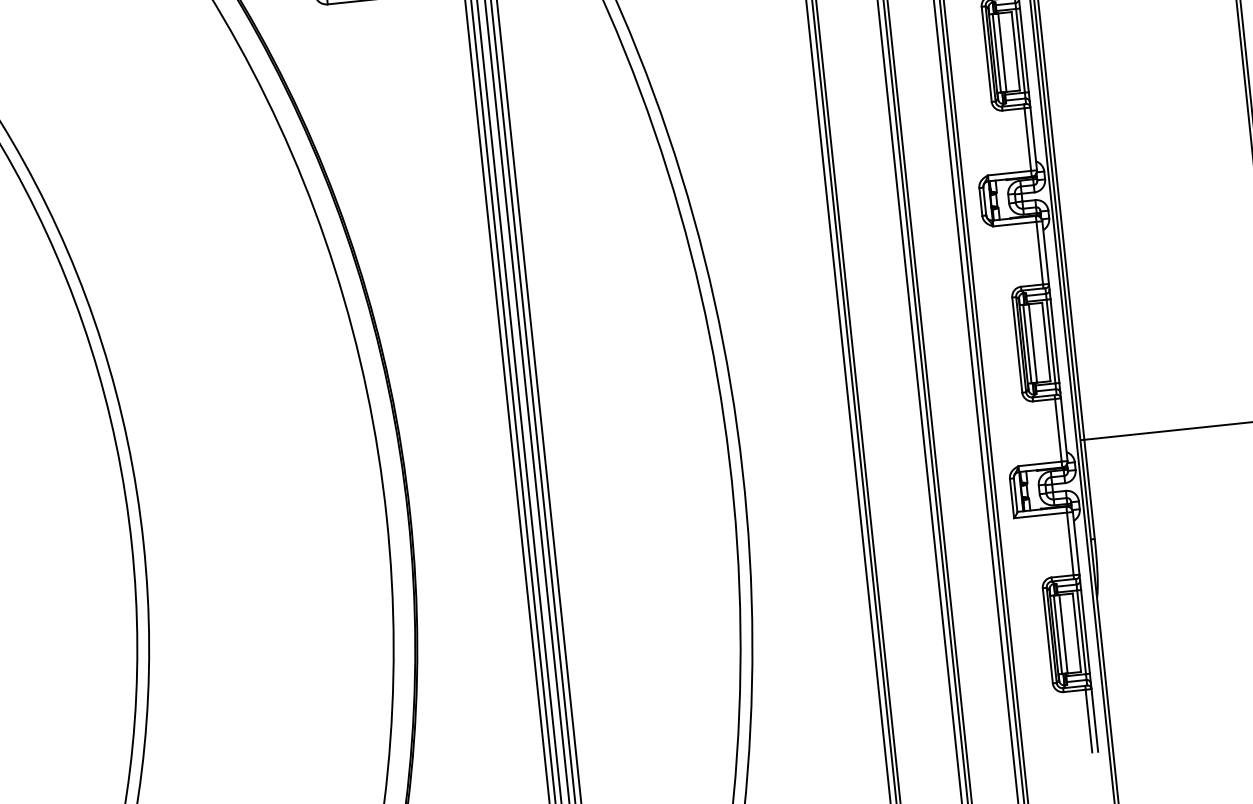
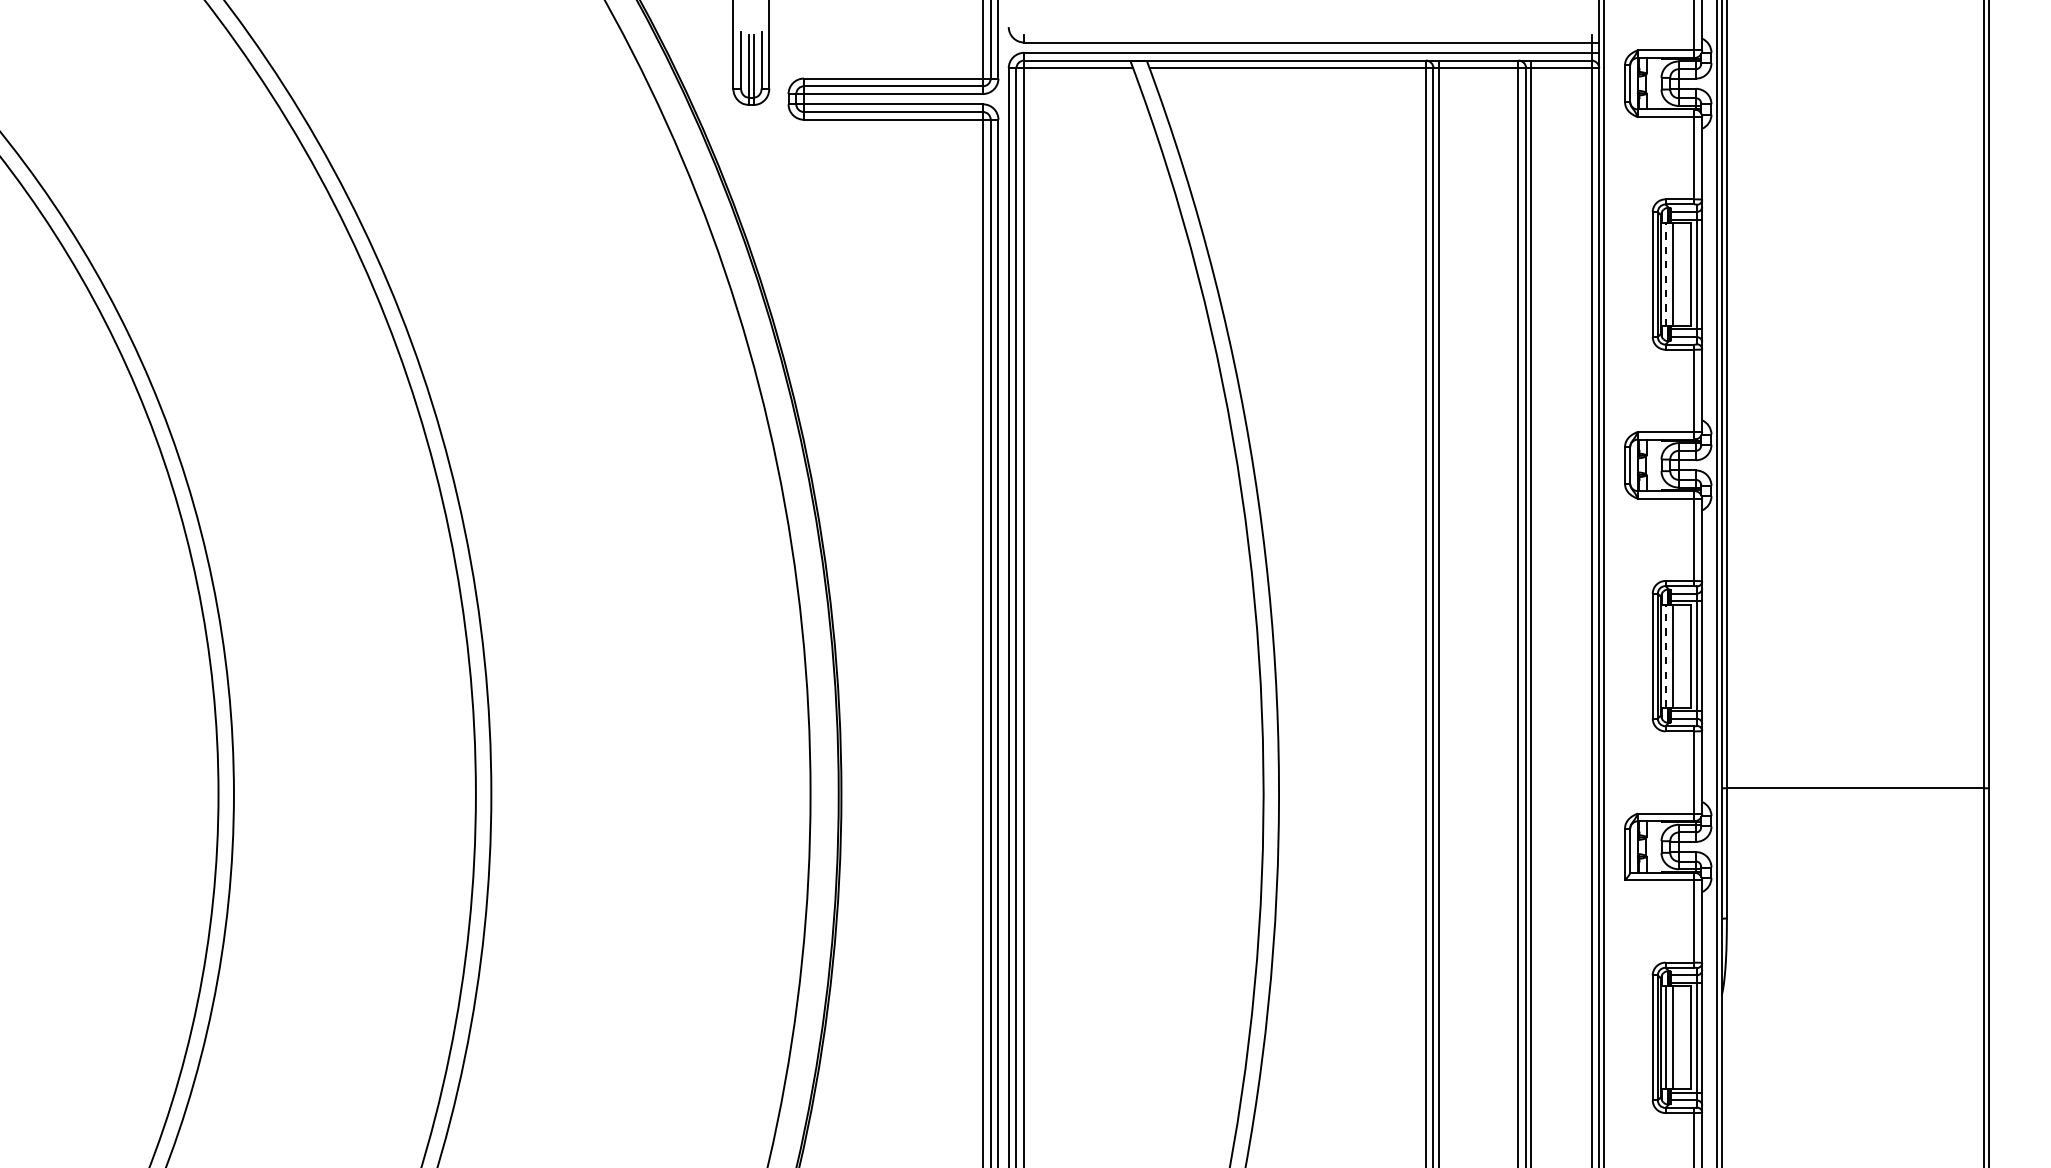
line: (997, 53) -> (1666, 274), solid -> dashed
line: (1027, 343) -> (1666, 655), solid -> dashed

